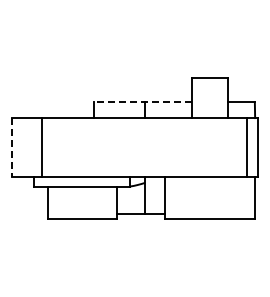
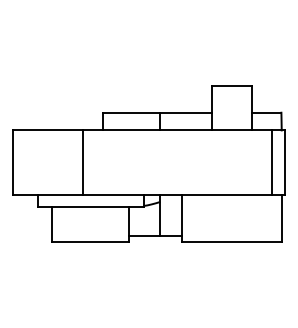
line: (142, 102) -> (157, 113), dashed -> solid
line: (11, 147) -> (12, 162), dashed -> solid
line: (42, 147) -> (83, 162), moved

